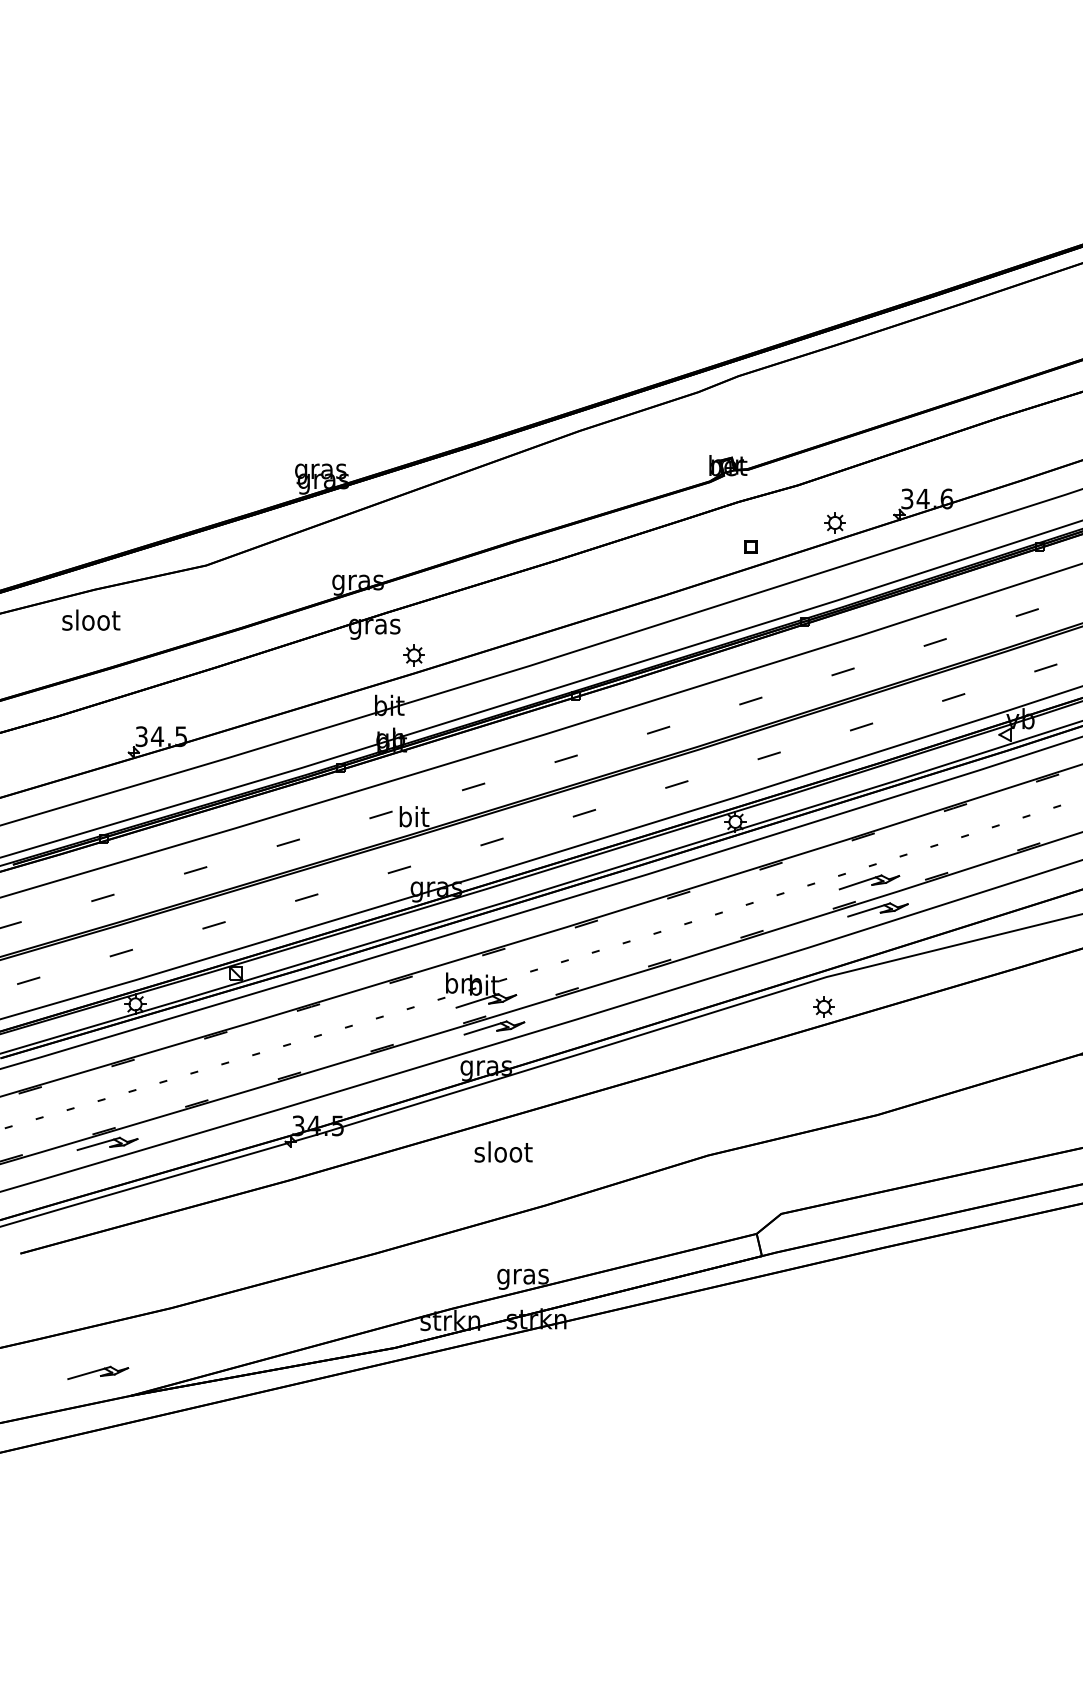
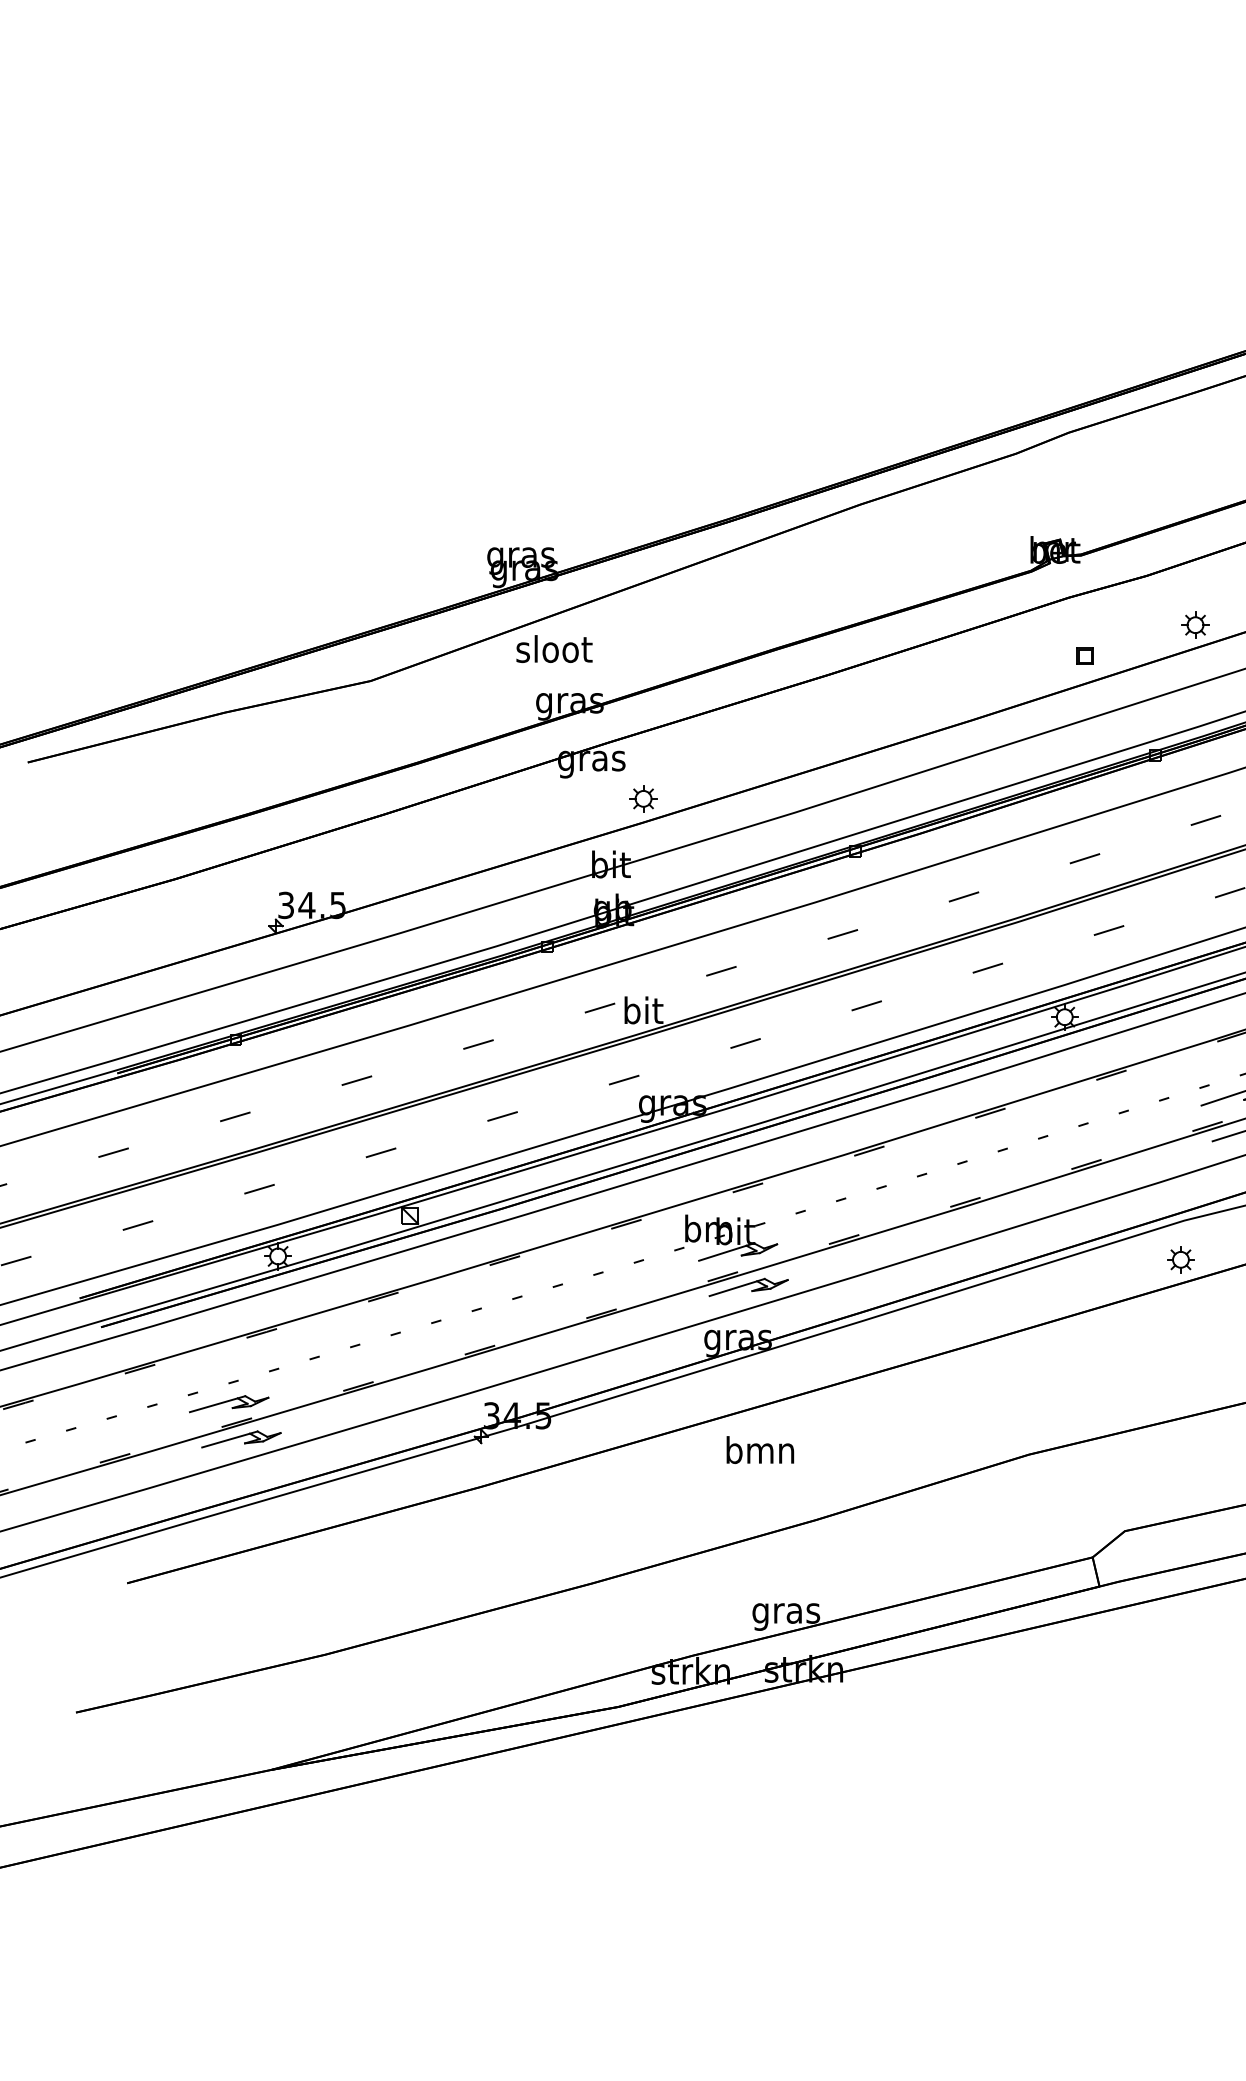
text: (91, 619) -> (554, 648), moved
text: (503, 1151) -> (760, 1449), sloot -> bmn
part: (98, 1372) -> (229, 1403), moved

